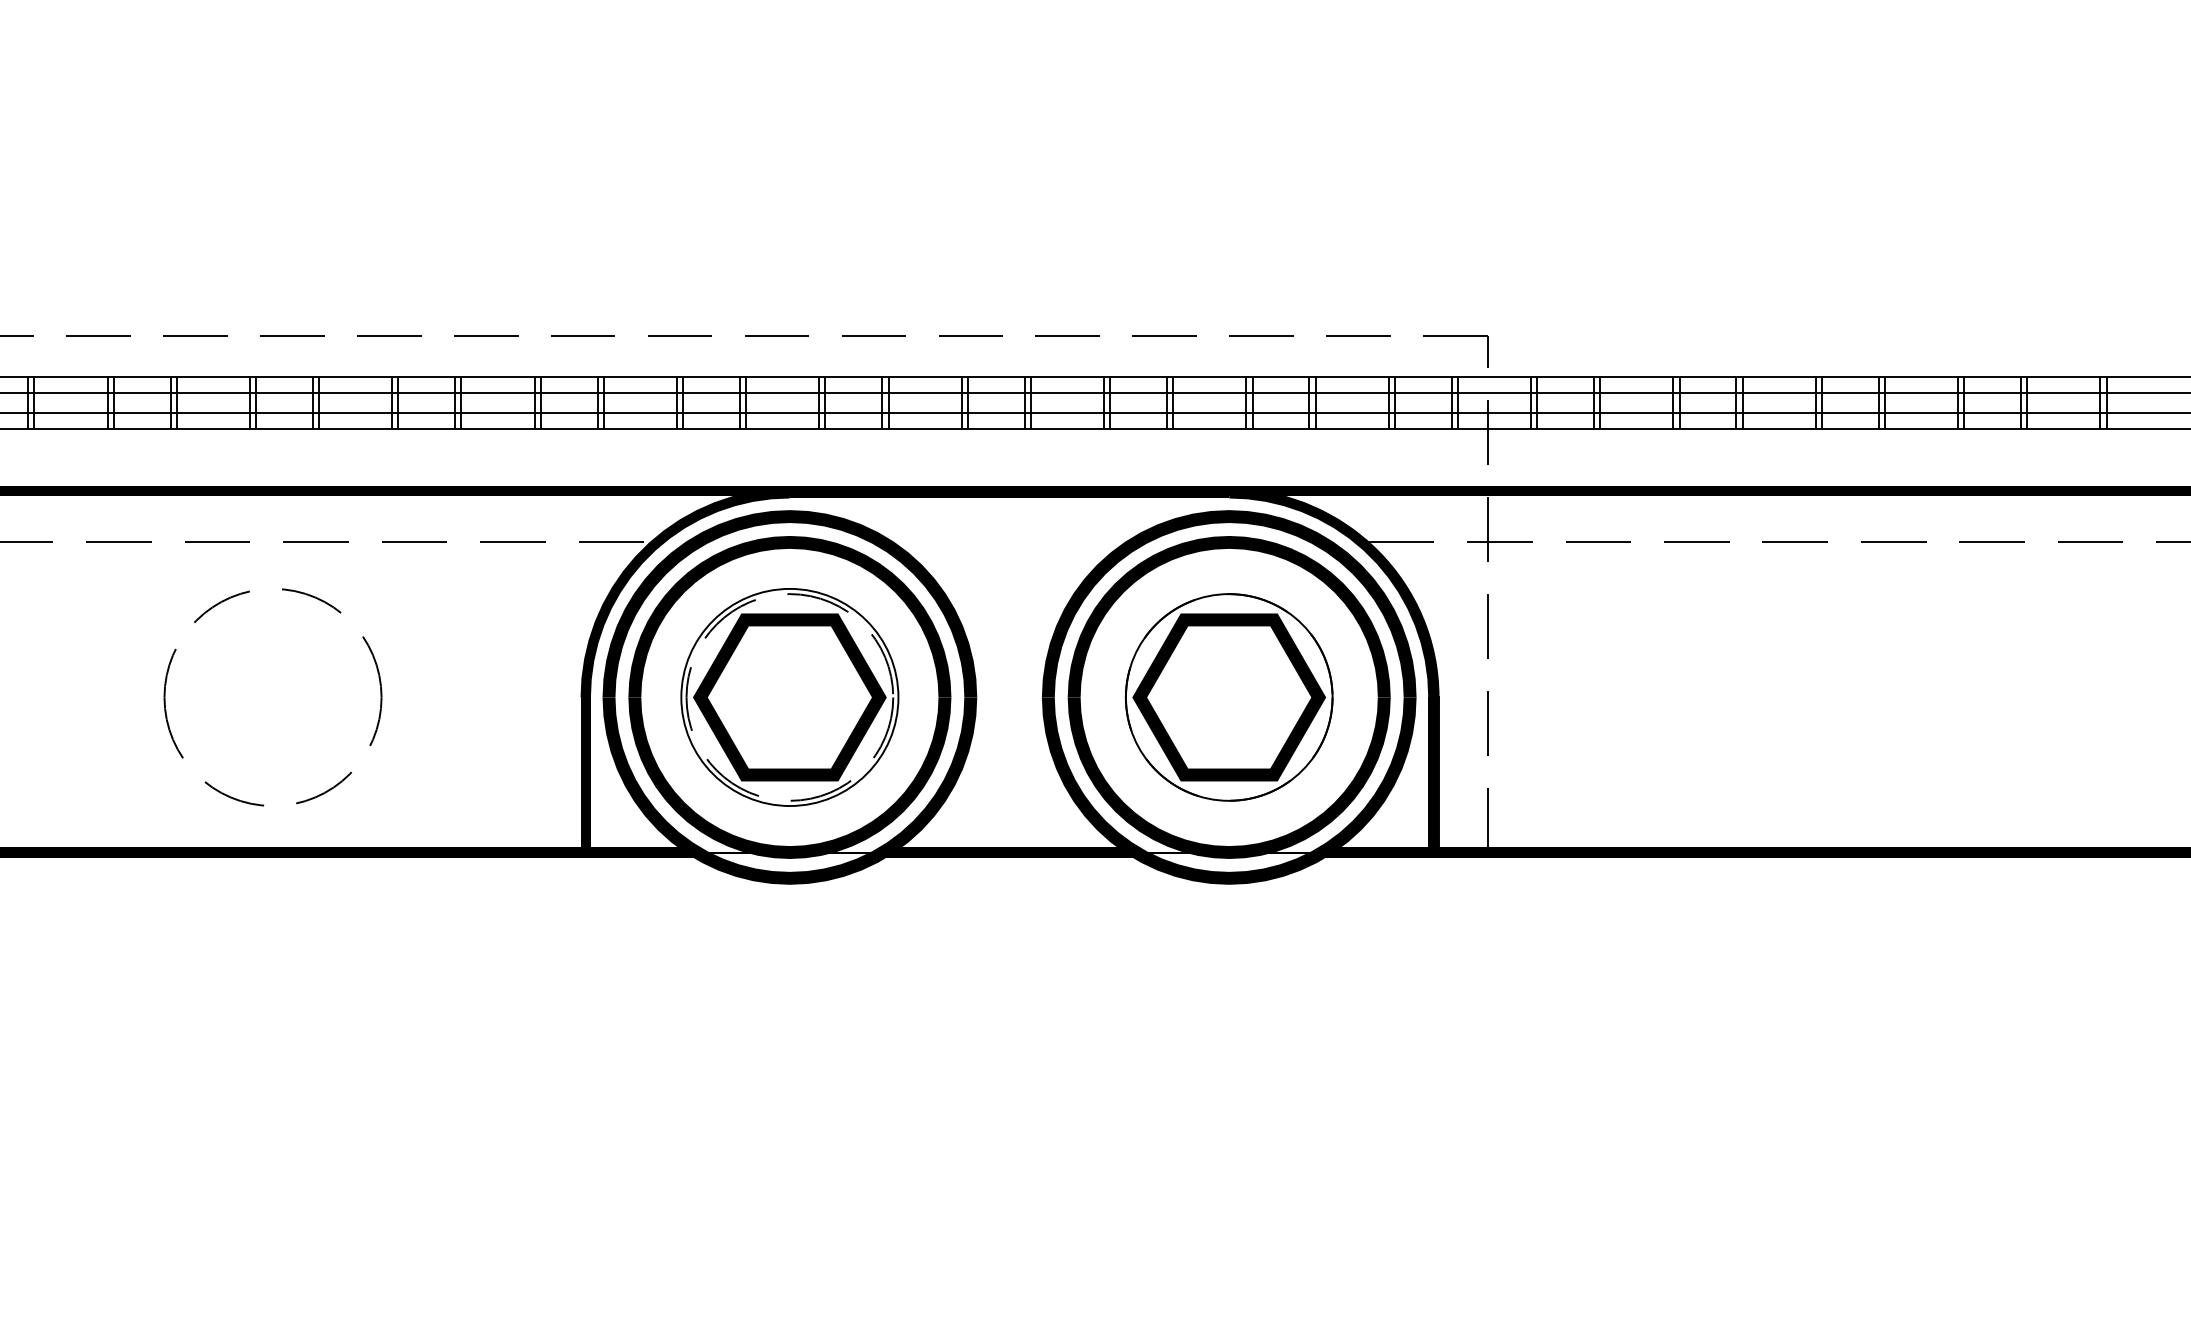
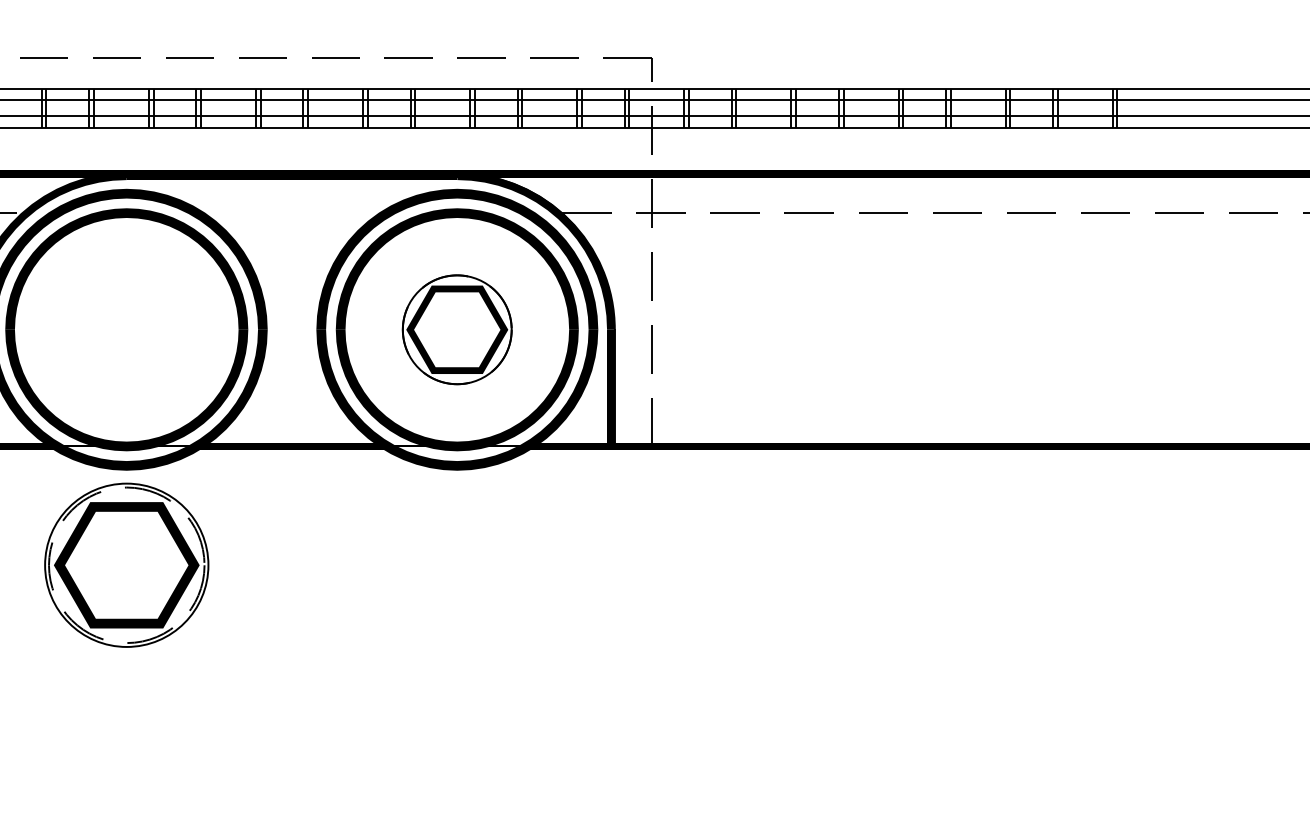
part: (789, 697) -> (126, 565), moved
part: (1228, 697) -> (456, 329), size x0.7

